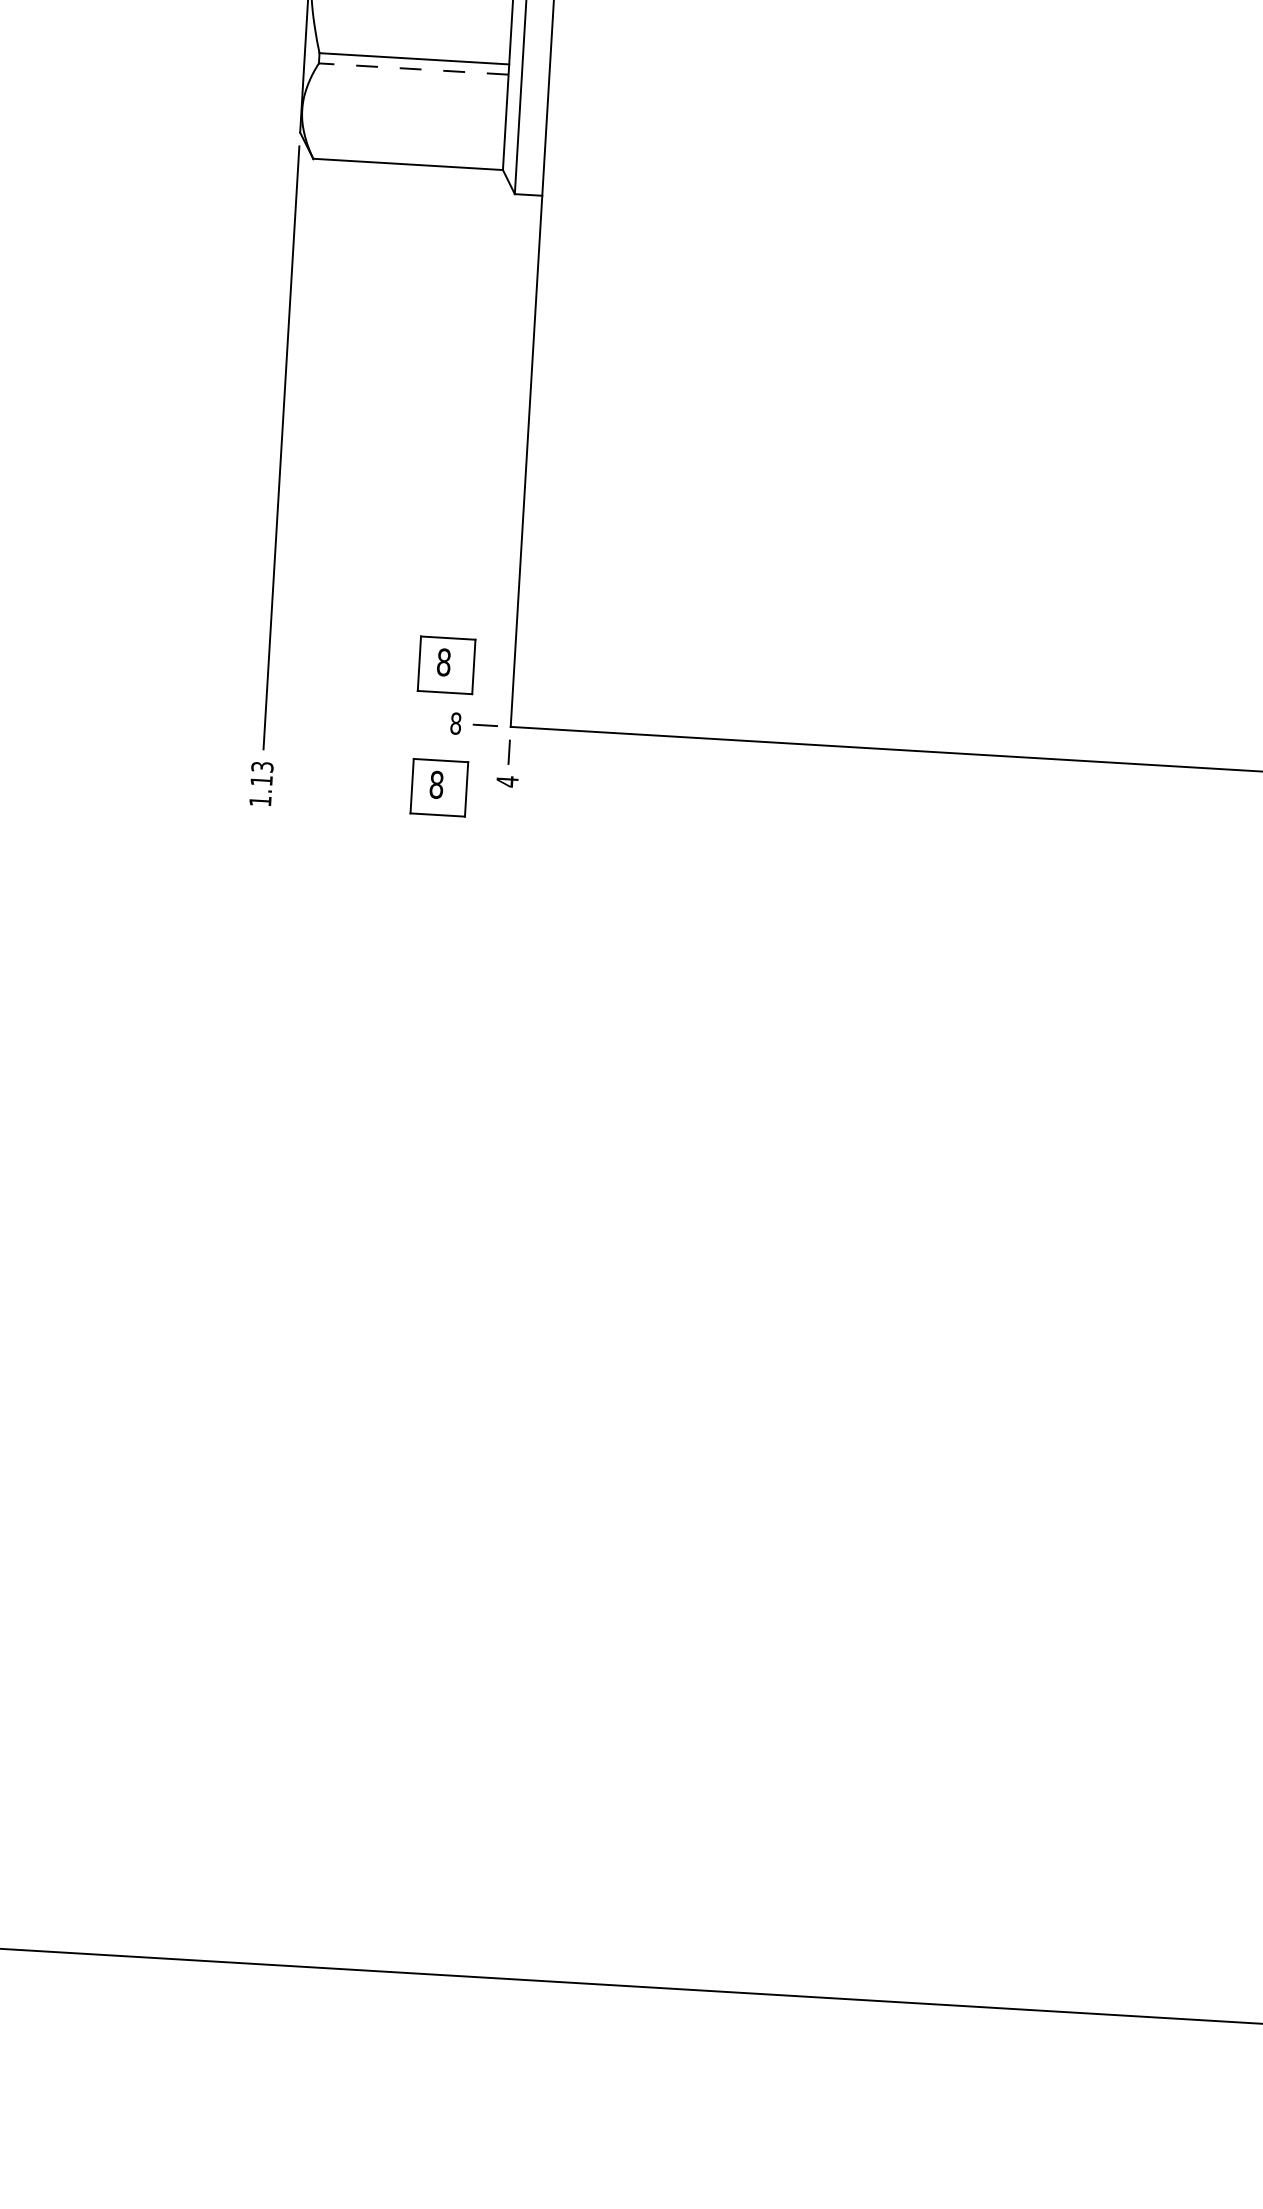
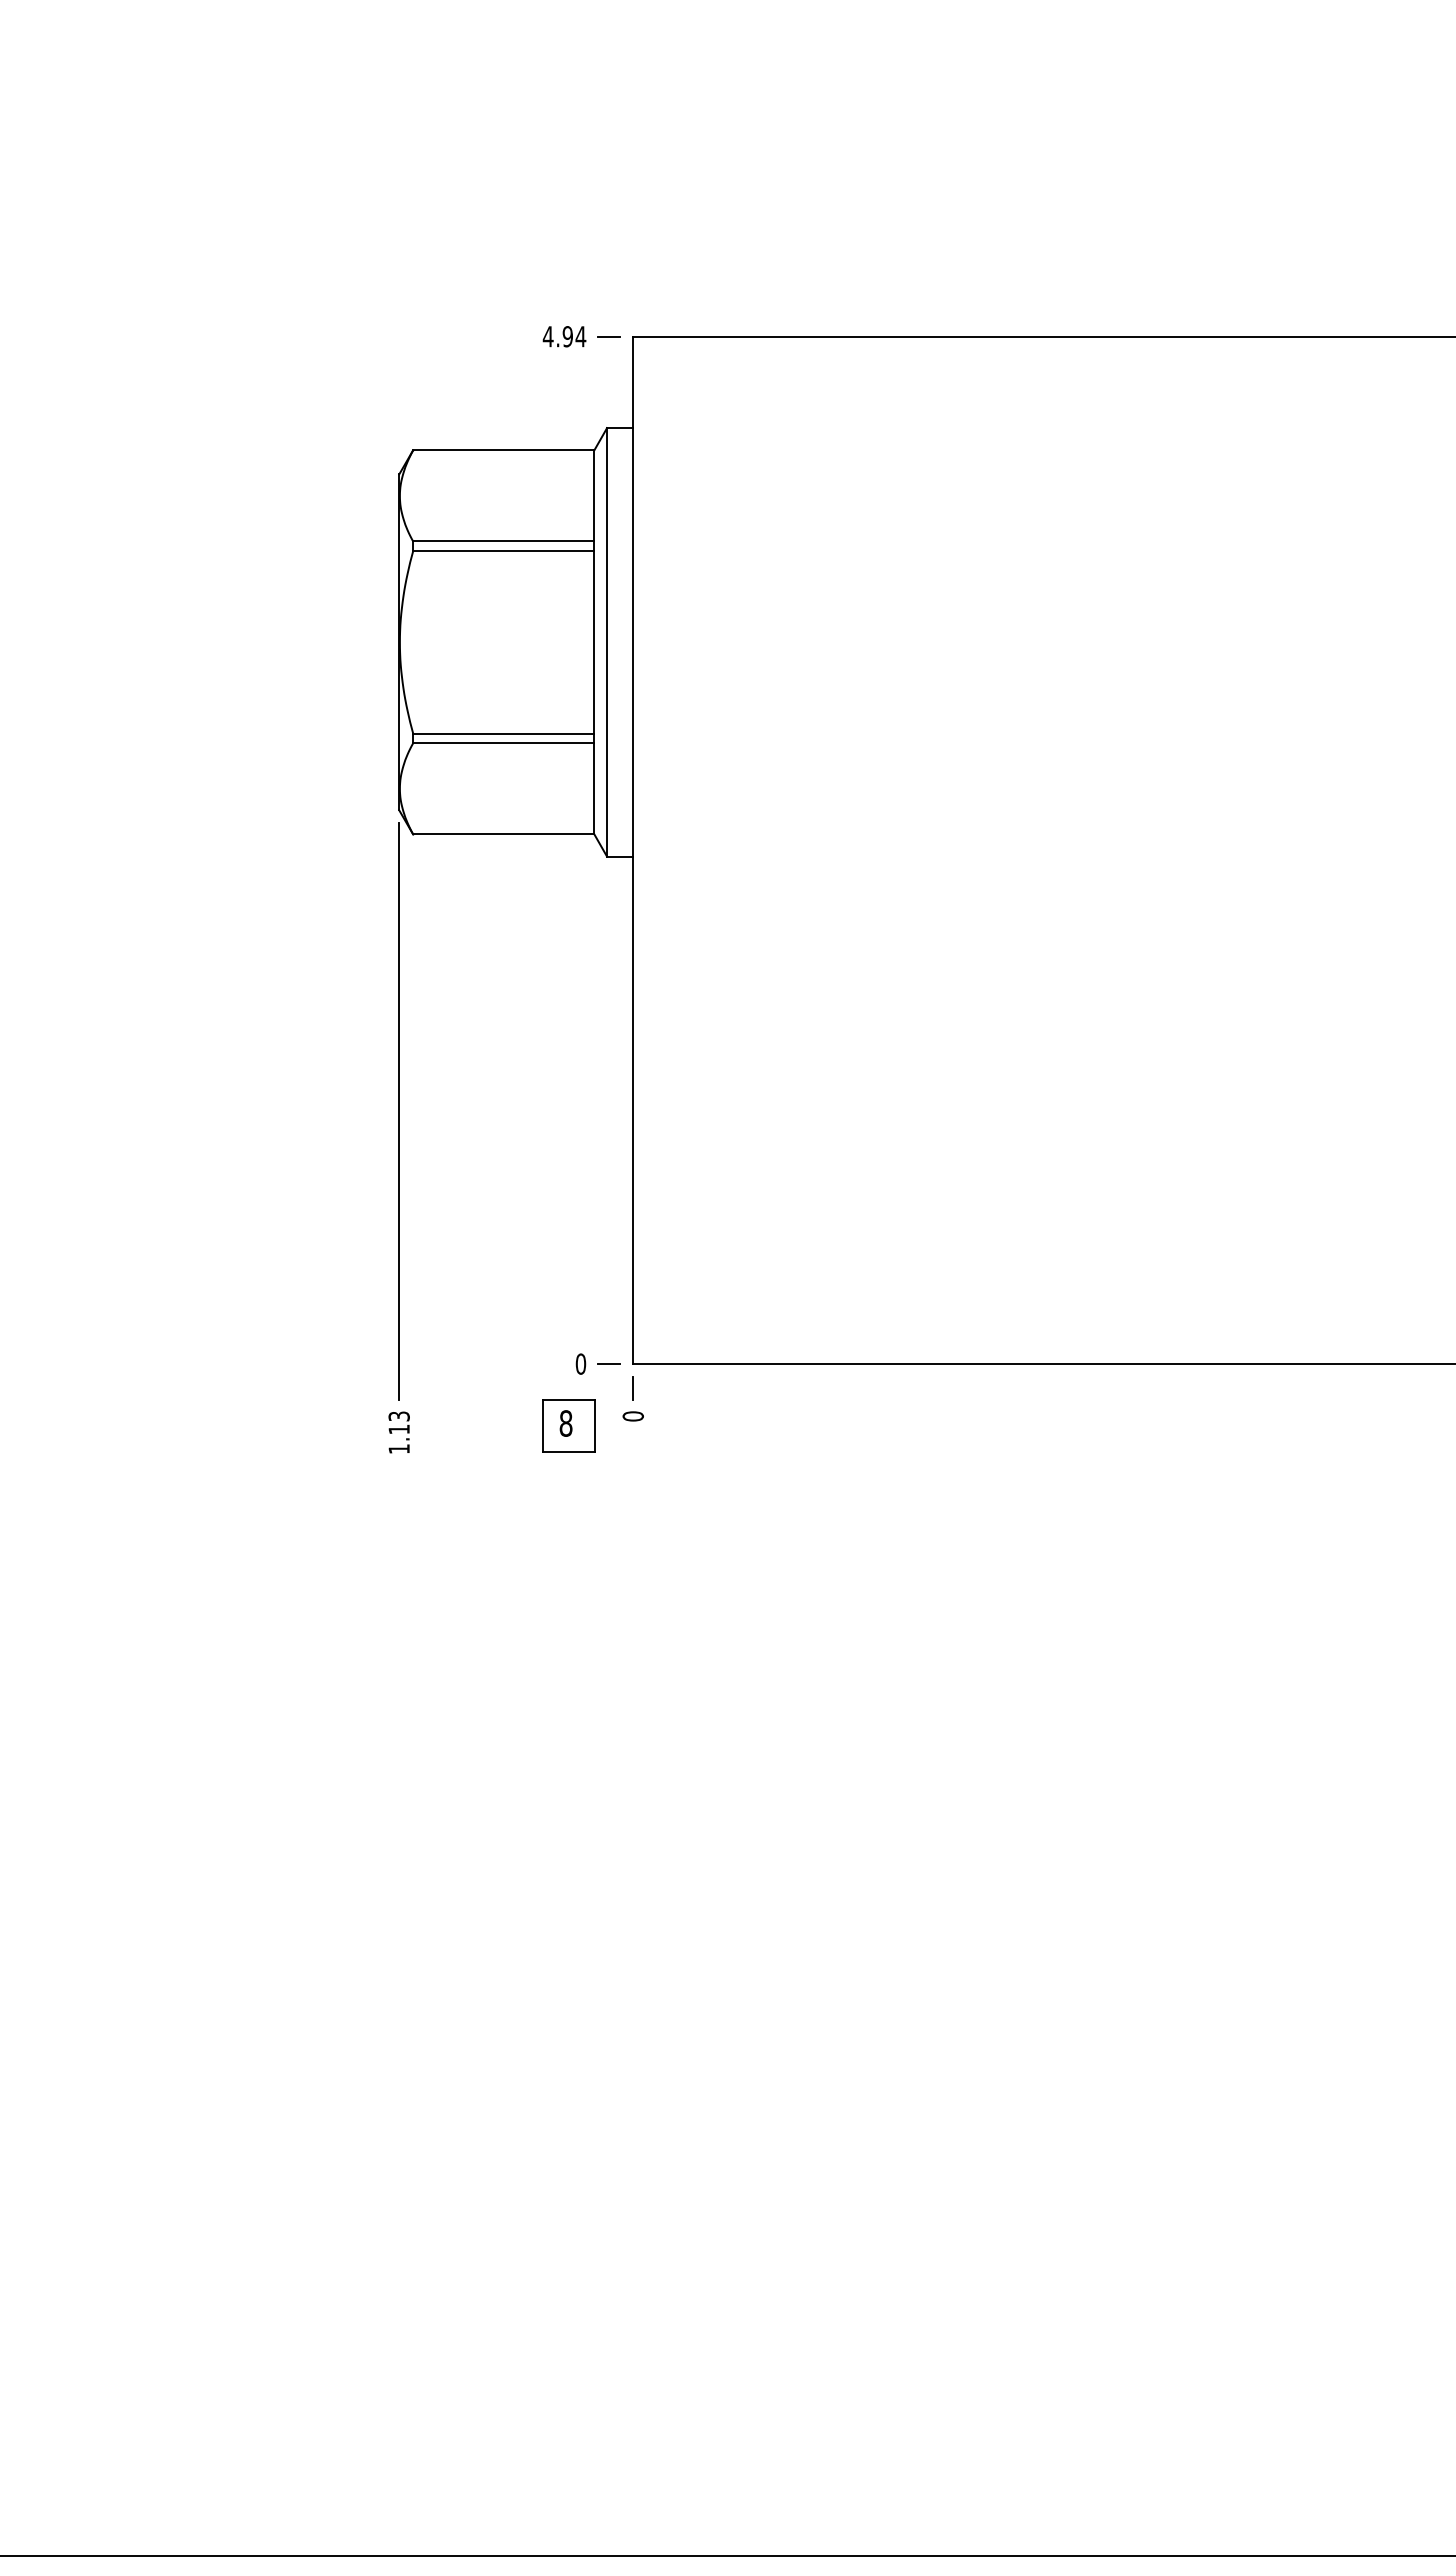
line: (413, 69) -> (503, 743), dashed -> solid
part: (446, 664) -> (568, 1308), removed
text: (455, 722) -> (580, 1363), 8 -> 0
text: (506, 781) -> (632, 1416), 4 -> 0

